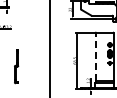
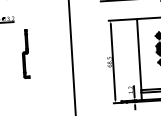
line: (95, 56) -> (139, 53), dashed -> solid
part: (16, 66) -> (25, 53), moved

